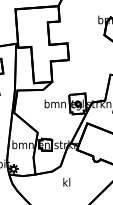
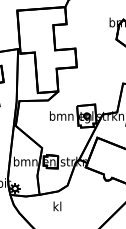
text: (66, 182) -> (57, 206), moved

